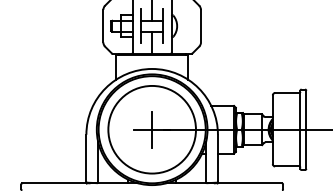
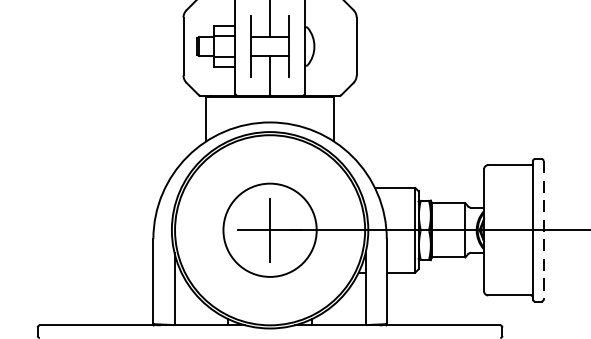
circle: (151, 129) -> (268, 229), size x0.6
line: (306, 130) -> (543, 231), solid -> dashed

